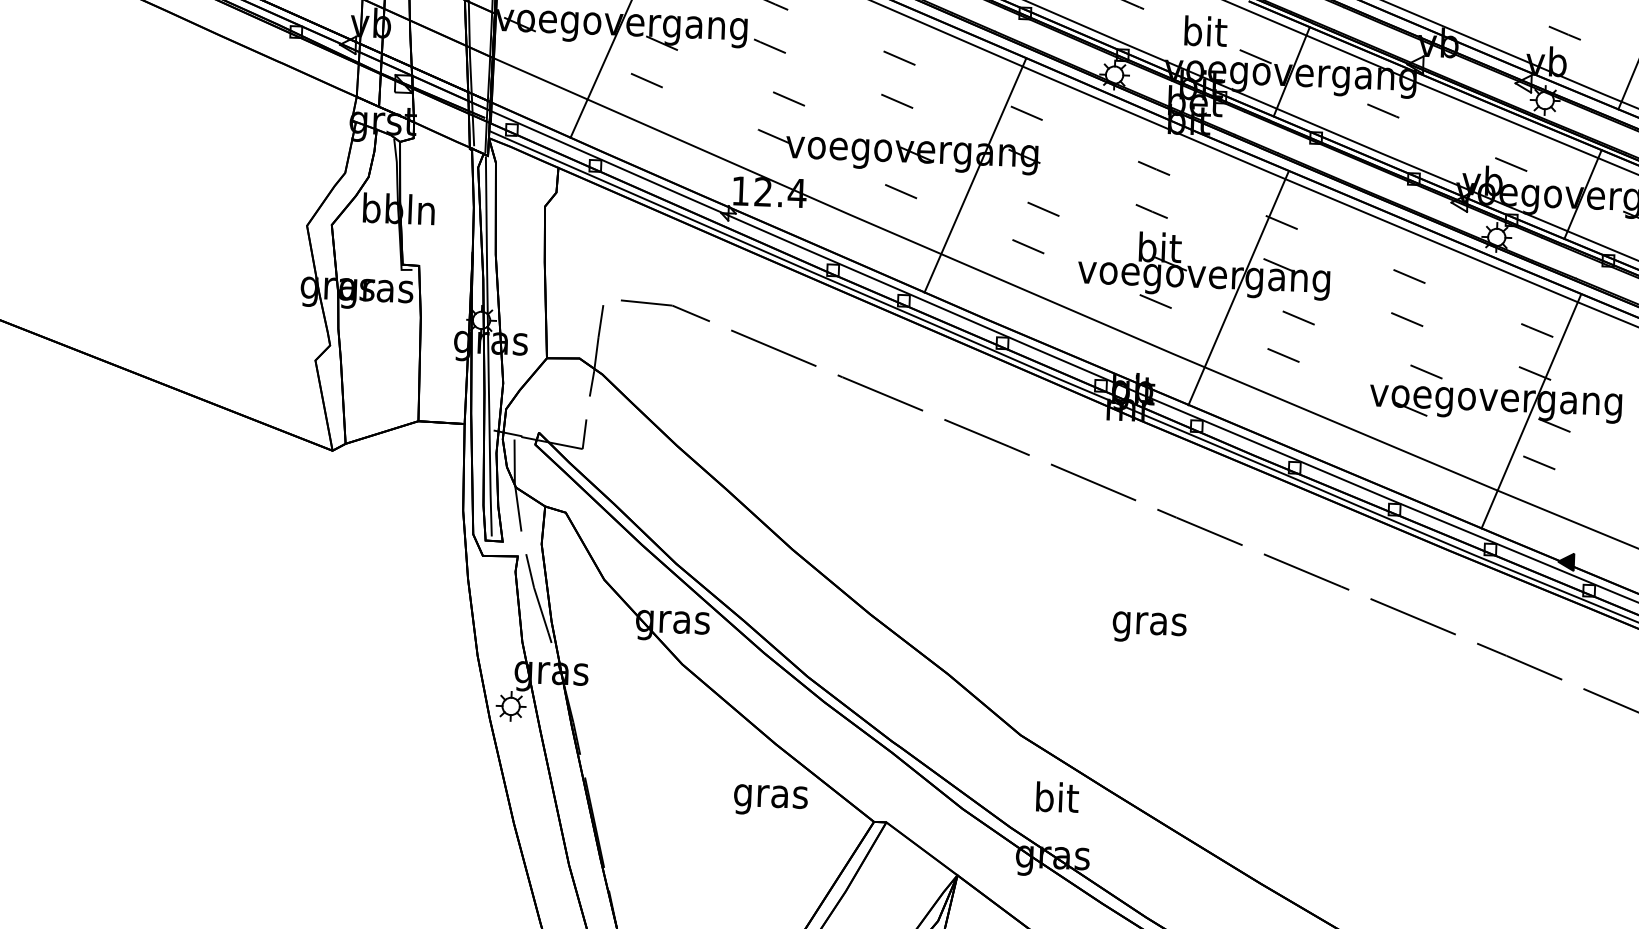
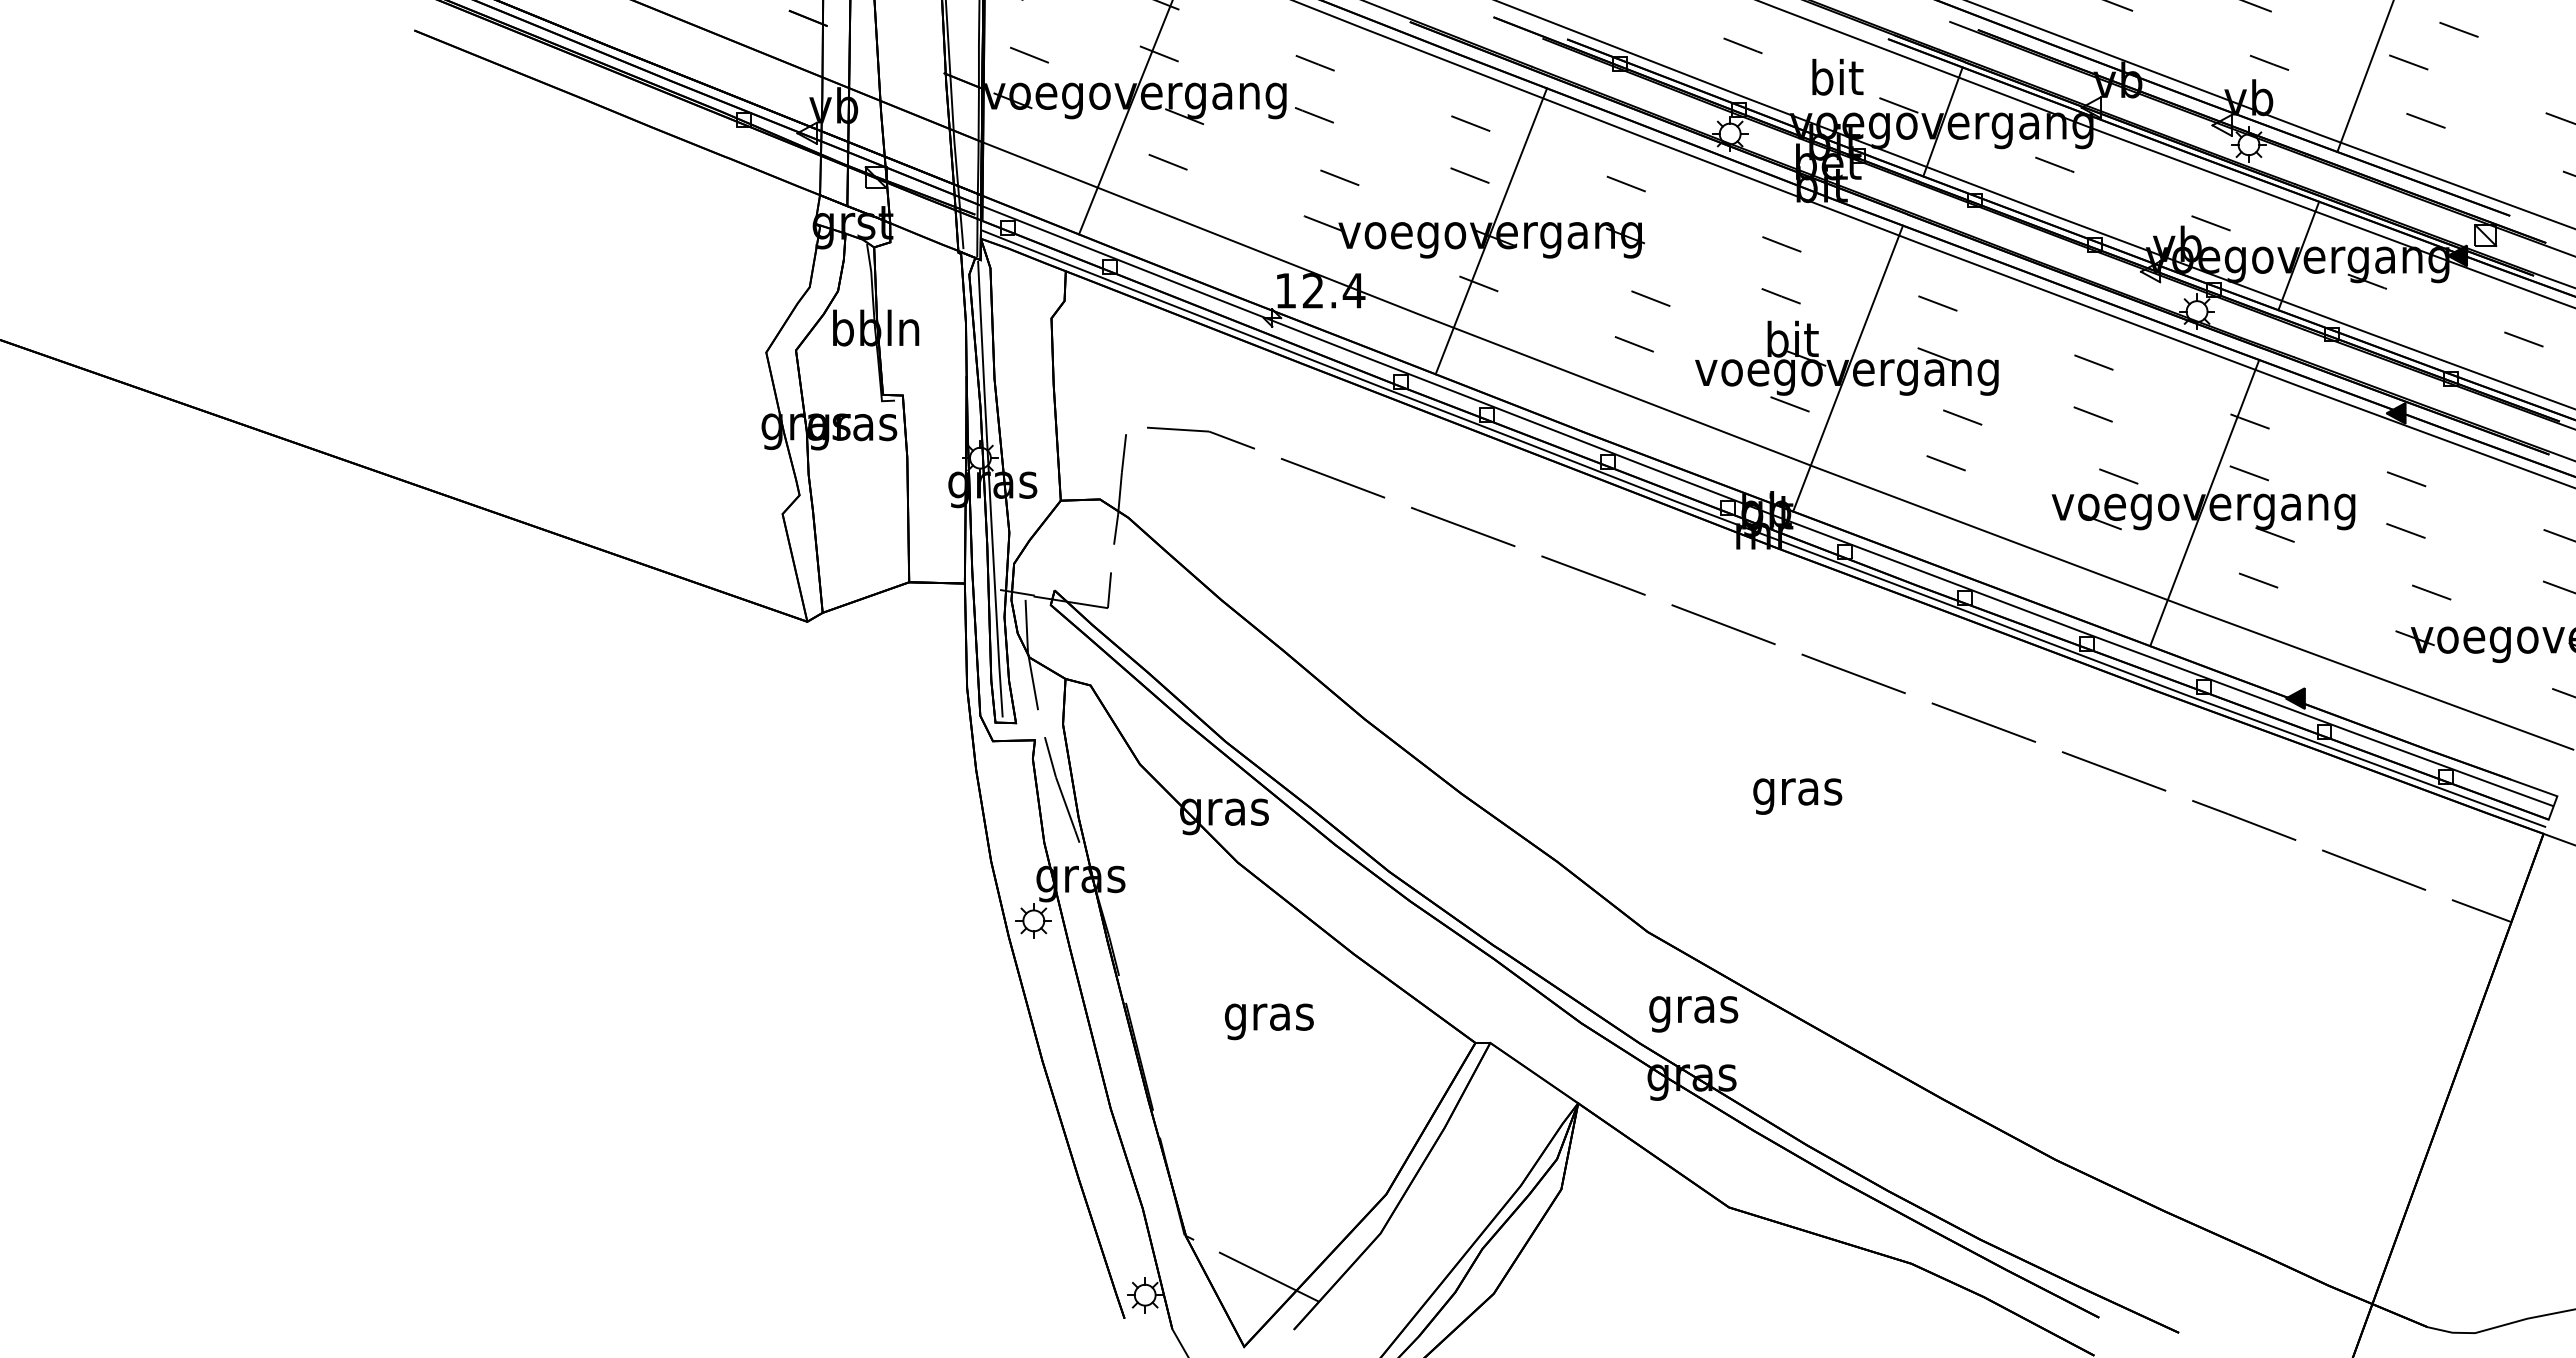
line: (975, 175) -> (1491, 231), moved
line: (1238, 288) -> (1848, 368), moved
line: (1531, 410) -> (2204, 502), moved
text: (770, 800) -> (1269, 1021), moved
text: (1056, 801) -> (1693, 1009), bit -> gras

